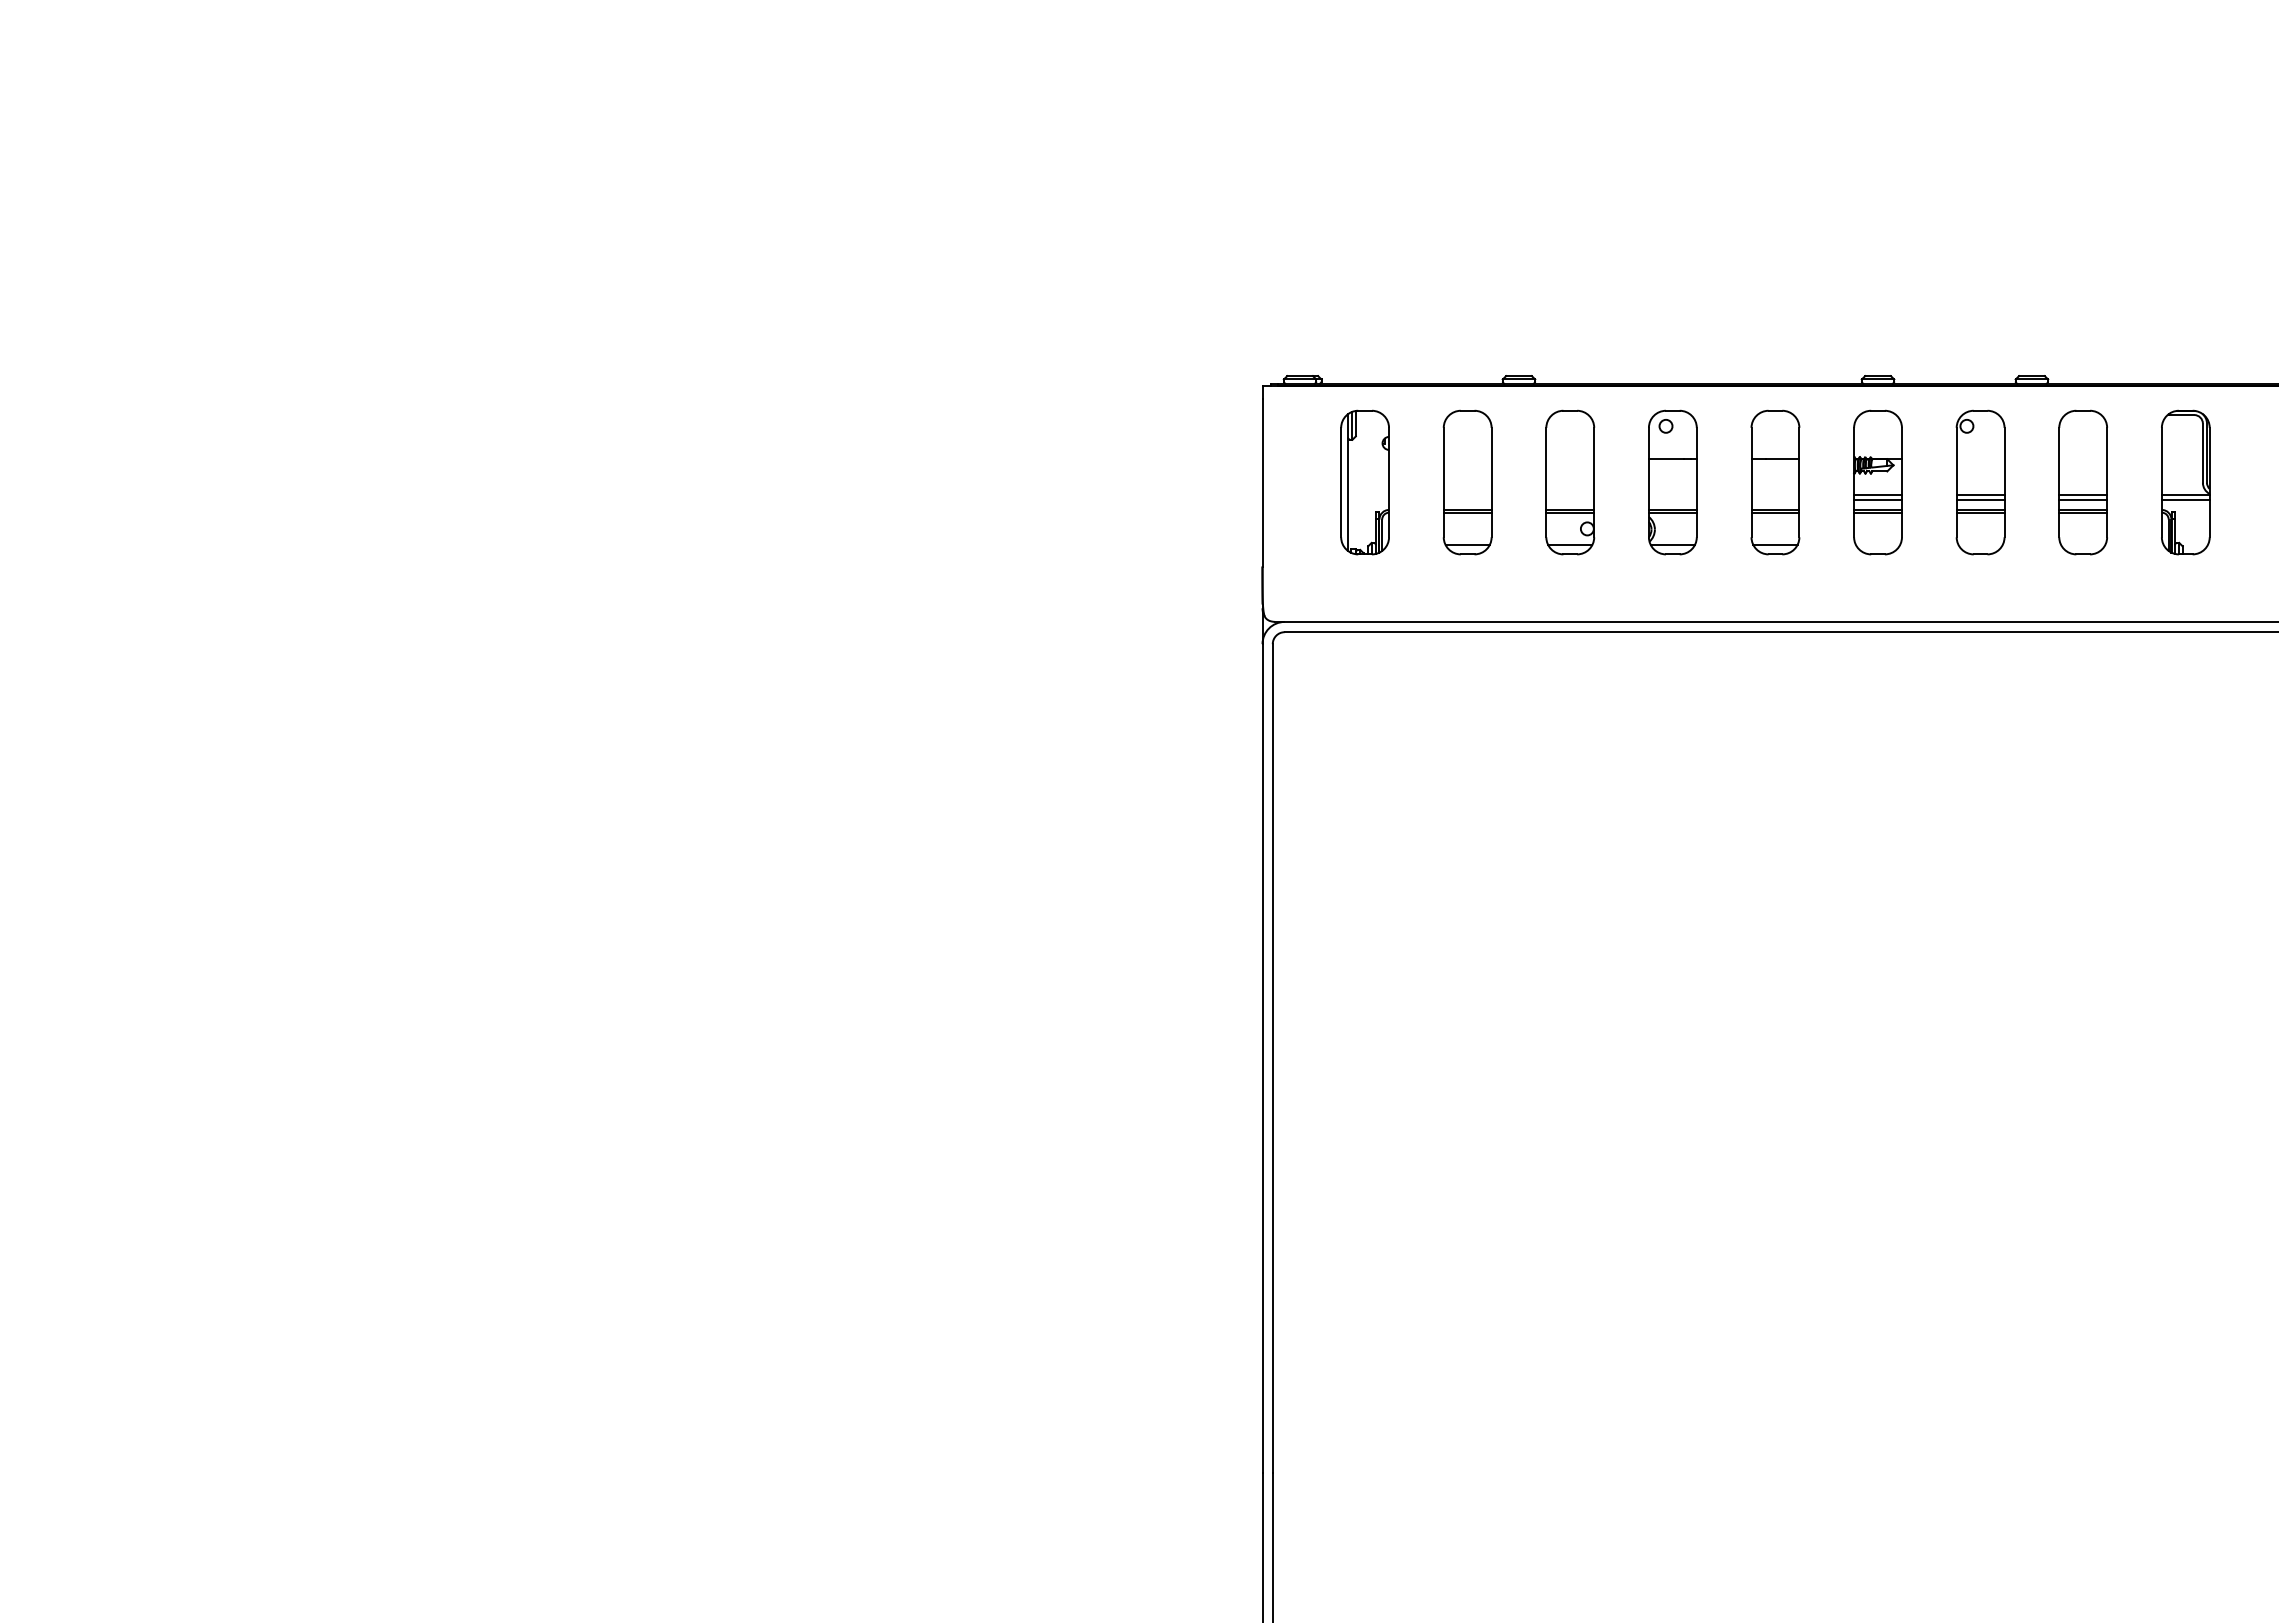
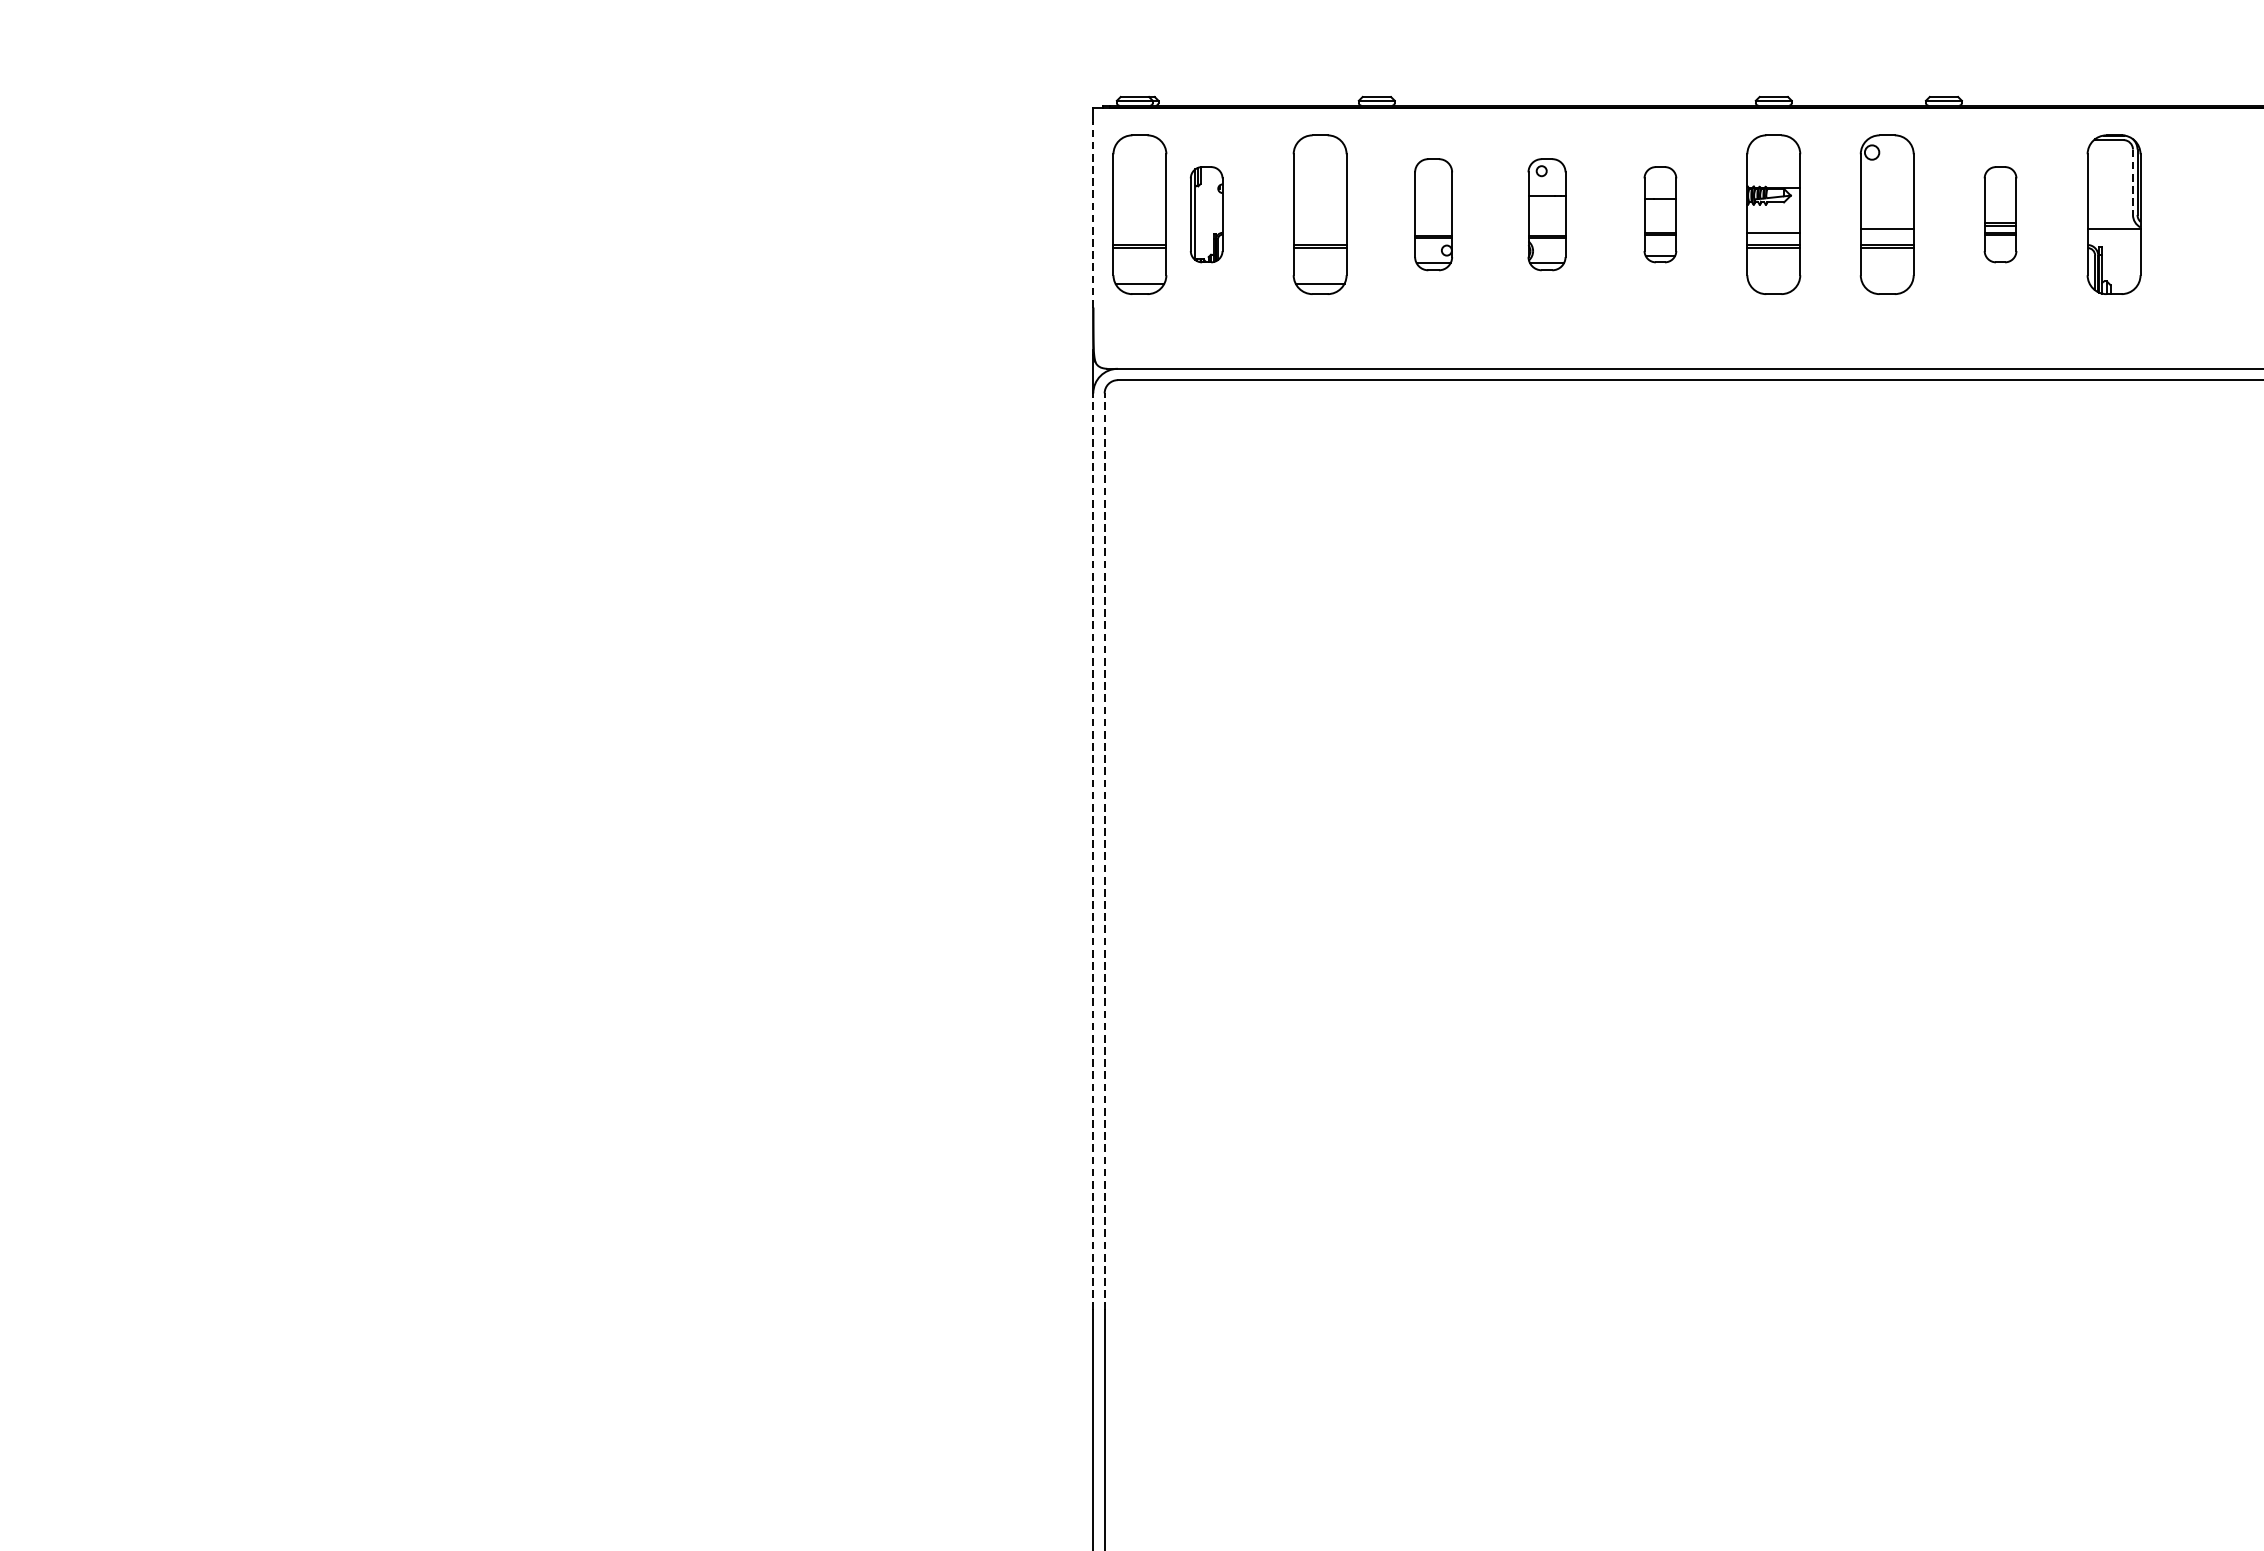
line: (2202, 453) -> (2132, 182), solid -> dashed
line: (1262, 482) -> (1093, 214), solid -> dashed
part: (1304, 482) -> (1139, 214), added
part: (1364, 482) -> (1206, 214), size x0.6
part: (1570, 482) -> (1433, 214), size x0.7
part: (1672, 482) -> (1546, 214), size x0.7
part: (1775, 482) -> (1660, 214), size x0.6
part: (2082, 482) -> (1999, 214), size x0.6
line: (1877, 495) -> (1773, 229), removed
line: (1980, 499) -> (1887, 233), removed
line: (2185, 499) -> (2113, 233), removed
line: (1262, 1058) -> (1093, 851), solid -> dashed
line: (1272, 1058) -> (1104, 851), solid -> dashed

